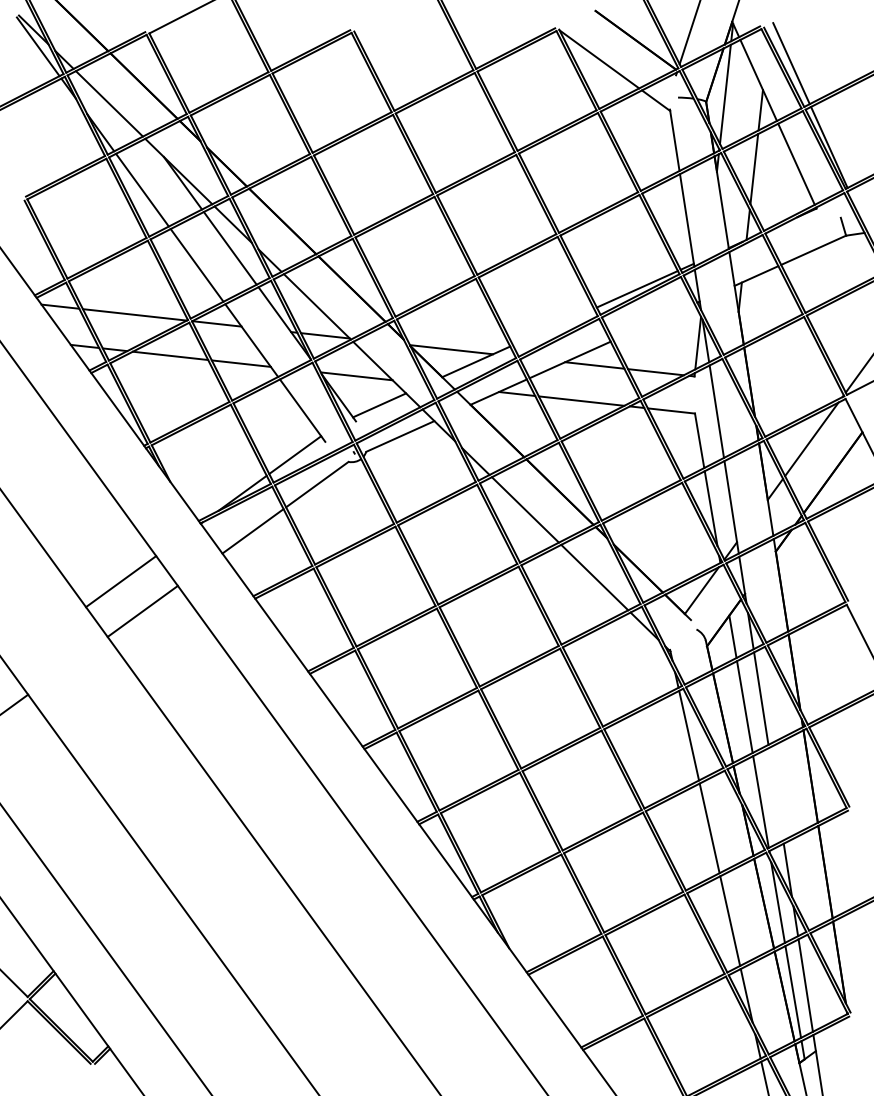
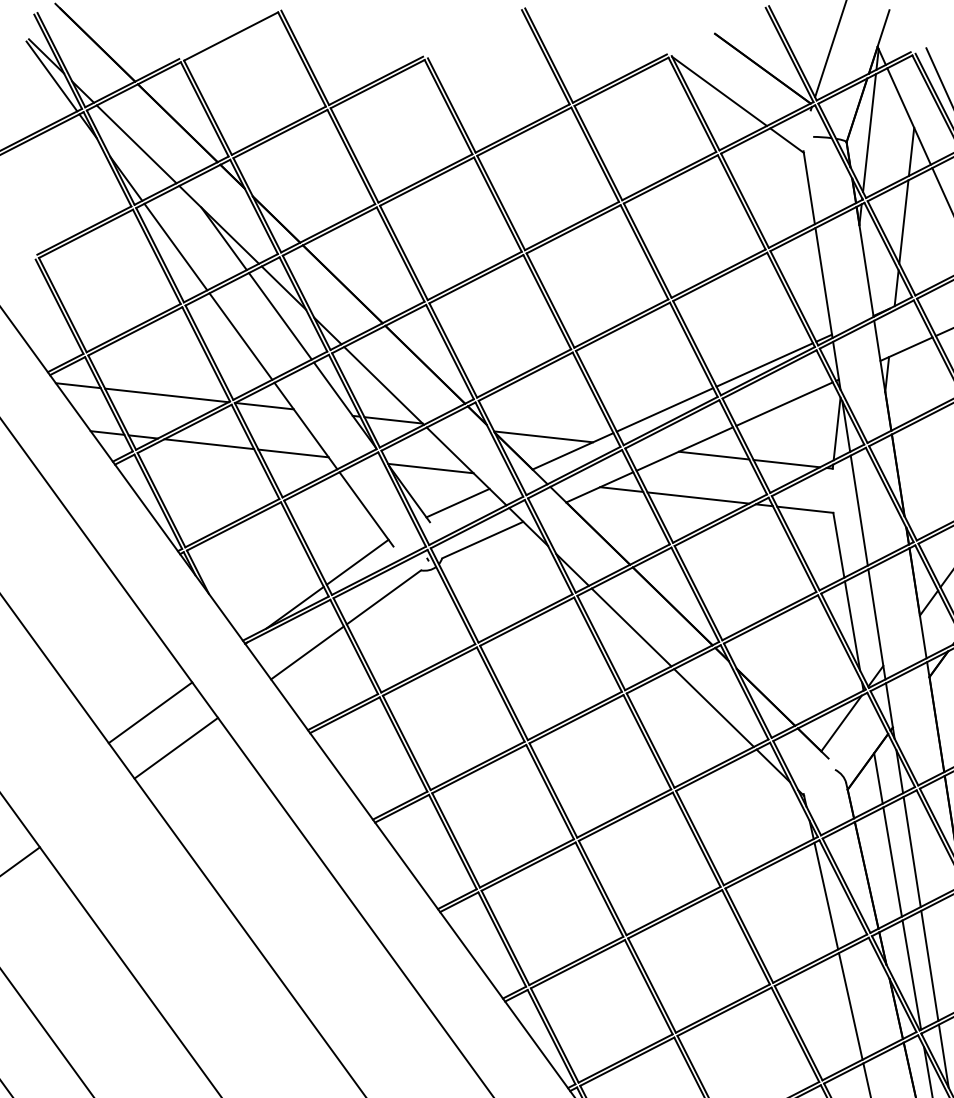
line: (653, 321) -> (783, 403), added
line: (553, 326) -> (664, 409), added
line: (775, 794) -> (929, 966), added

